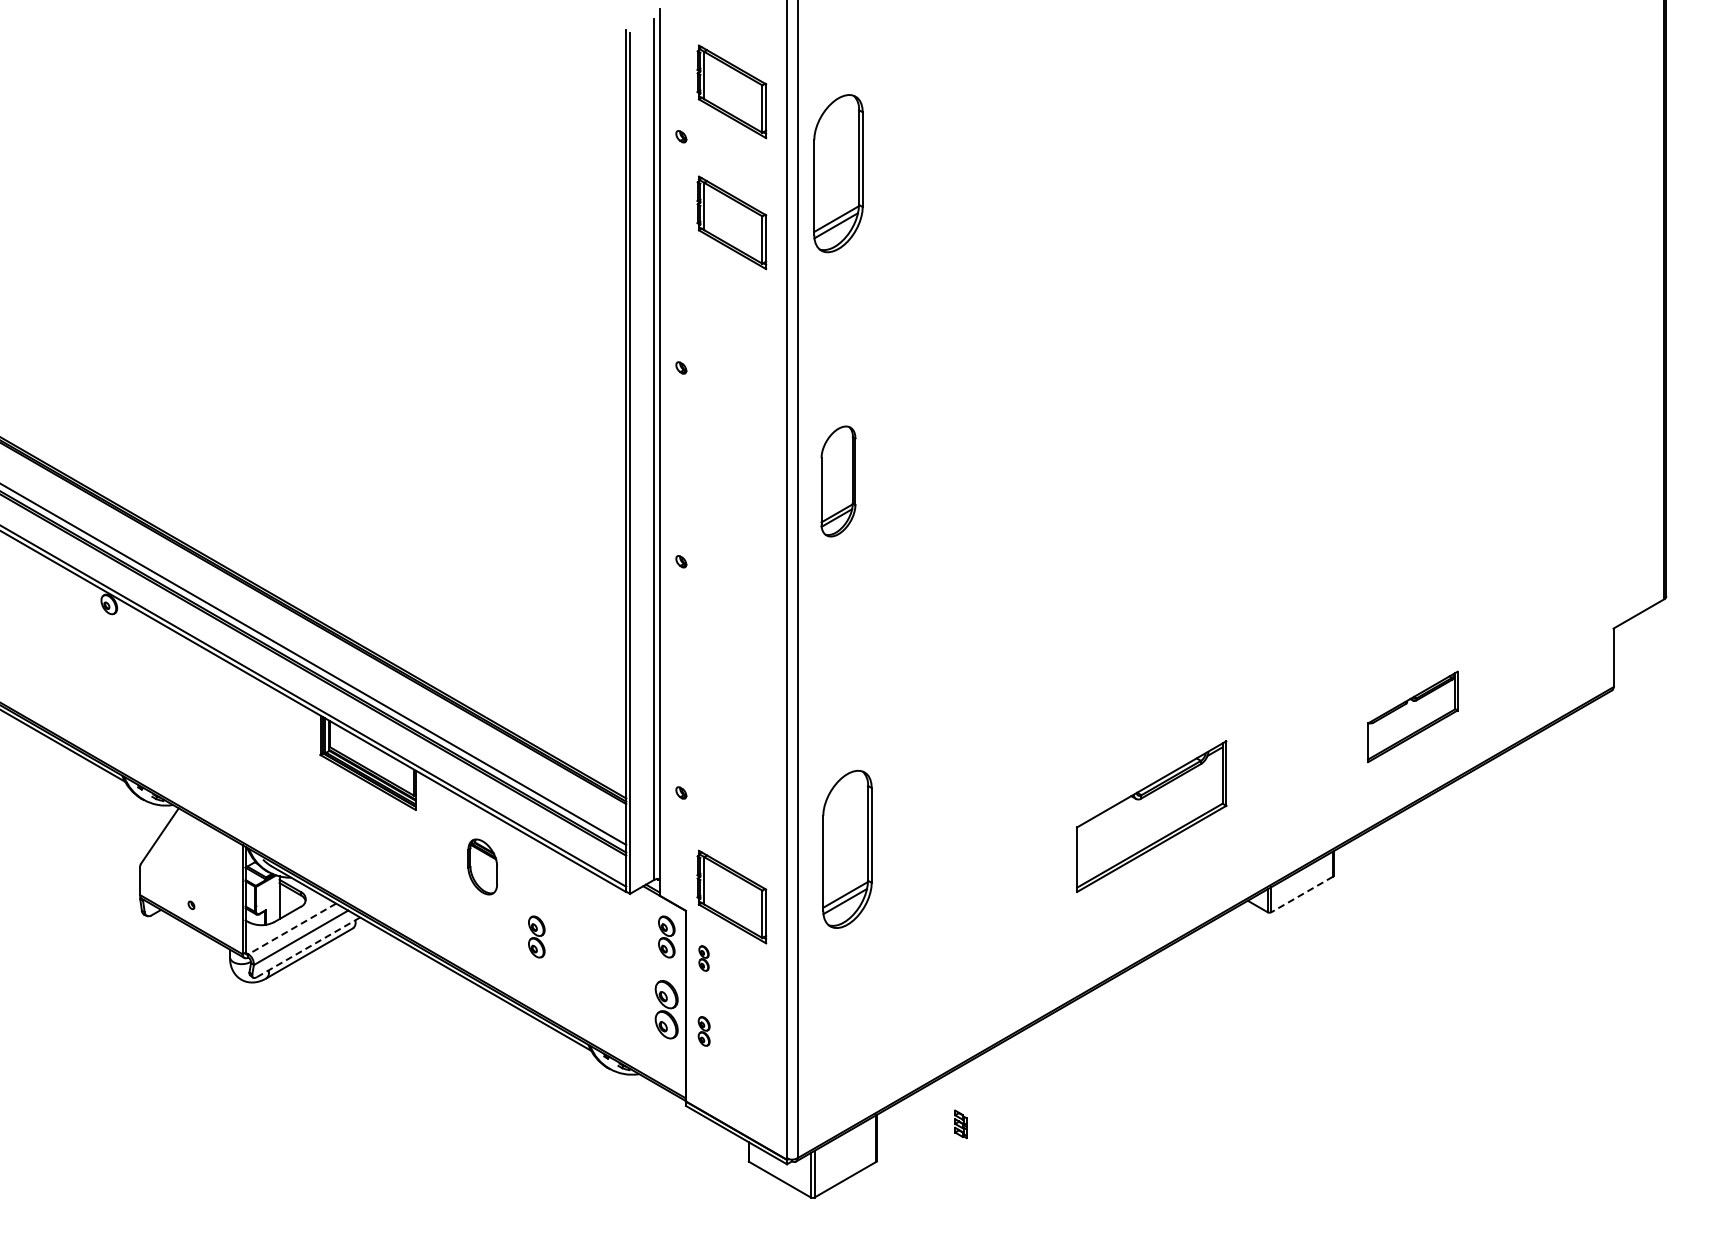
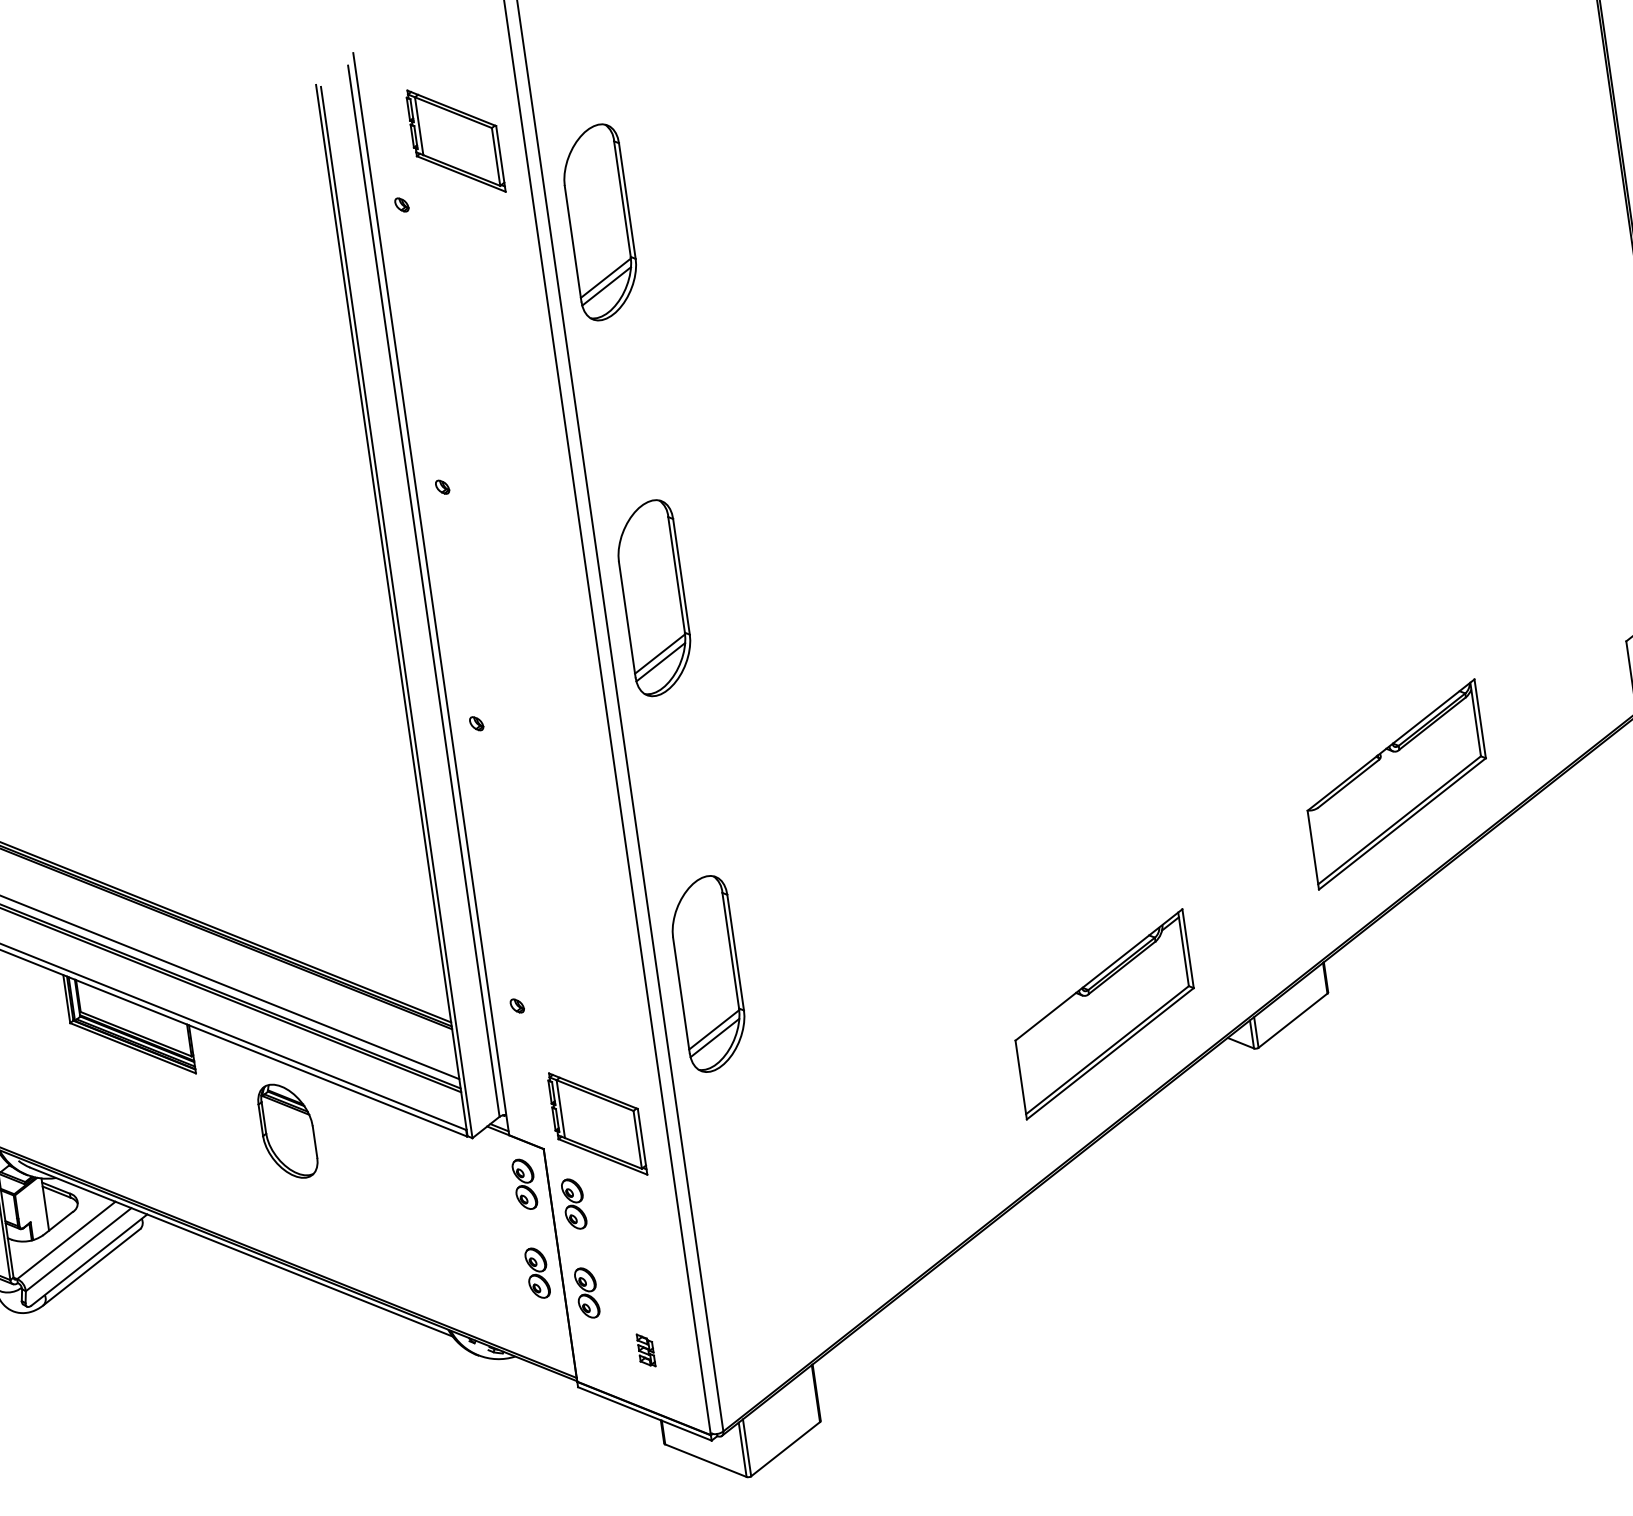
part: (731, 222) -> (478, 300), removed
part: (838, 481) -> (654, 598), size x1.43
part: (1412, 716) -> (1396, 784), size x1.67
part: (1151, 816) -> (1104, 1014), moved
part: (847, 848) -> (708, 972), moved
part: (482, 866) -> (287, 1130), size x1.43
line: (1302, 894) -> (1293, 1020), dashed -> solid
line: (292, 928) -> (66, 1239), dashed -> solid
part: (536, 936) -> (365, 1206), removed
line: (308, 947) -> (89, 1260), dashed -> solid
part: (703, 958) -> (573, 1204), size x1.67
part: (666, 1009) -> (537, 1272), size x0.71
part: (703, 1031) -> (586, 1293), size x1.43
part: (960, 1124) -> (645, 1350), moved

